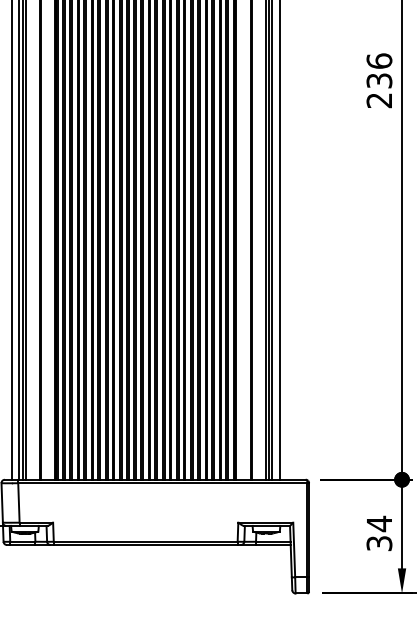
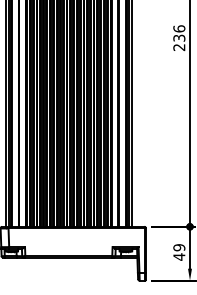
text: (379, 531) -> (179, 251), 34 -> 49

